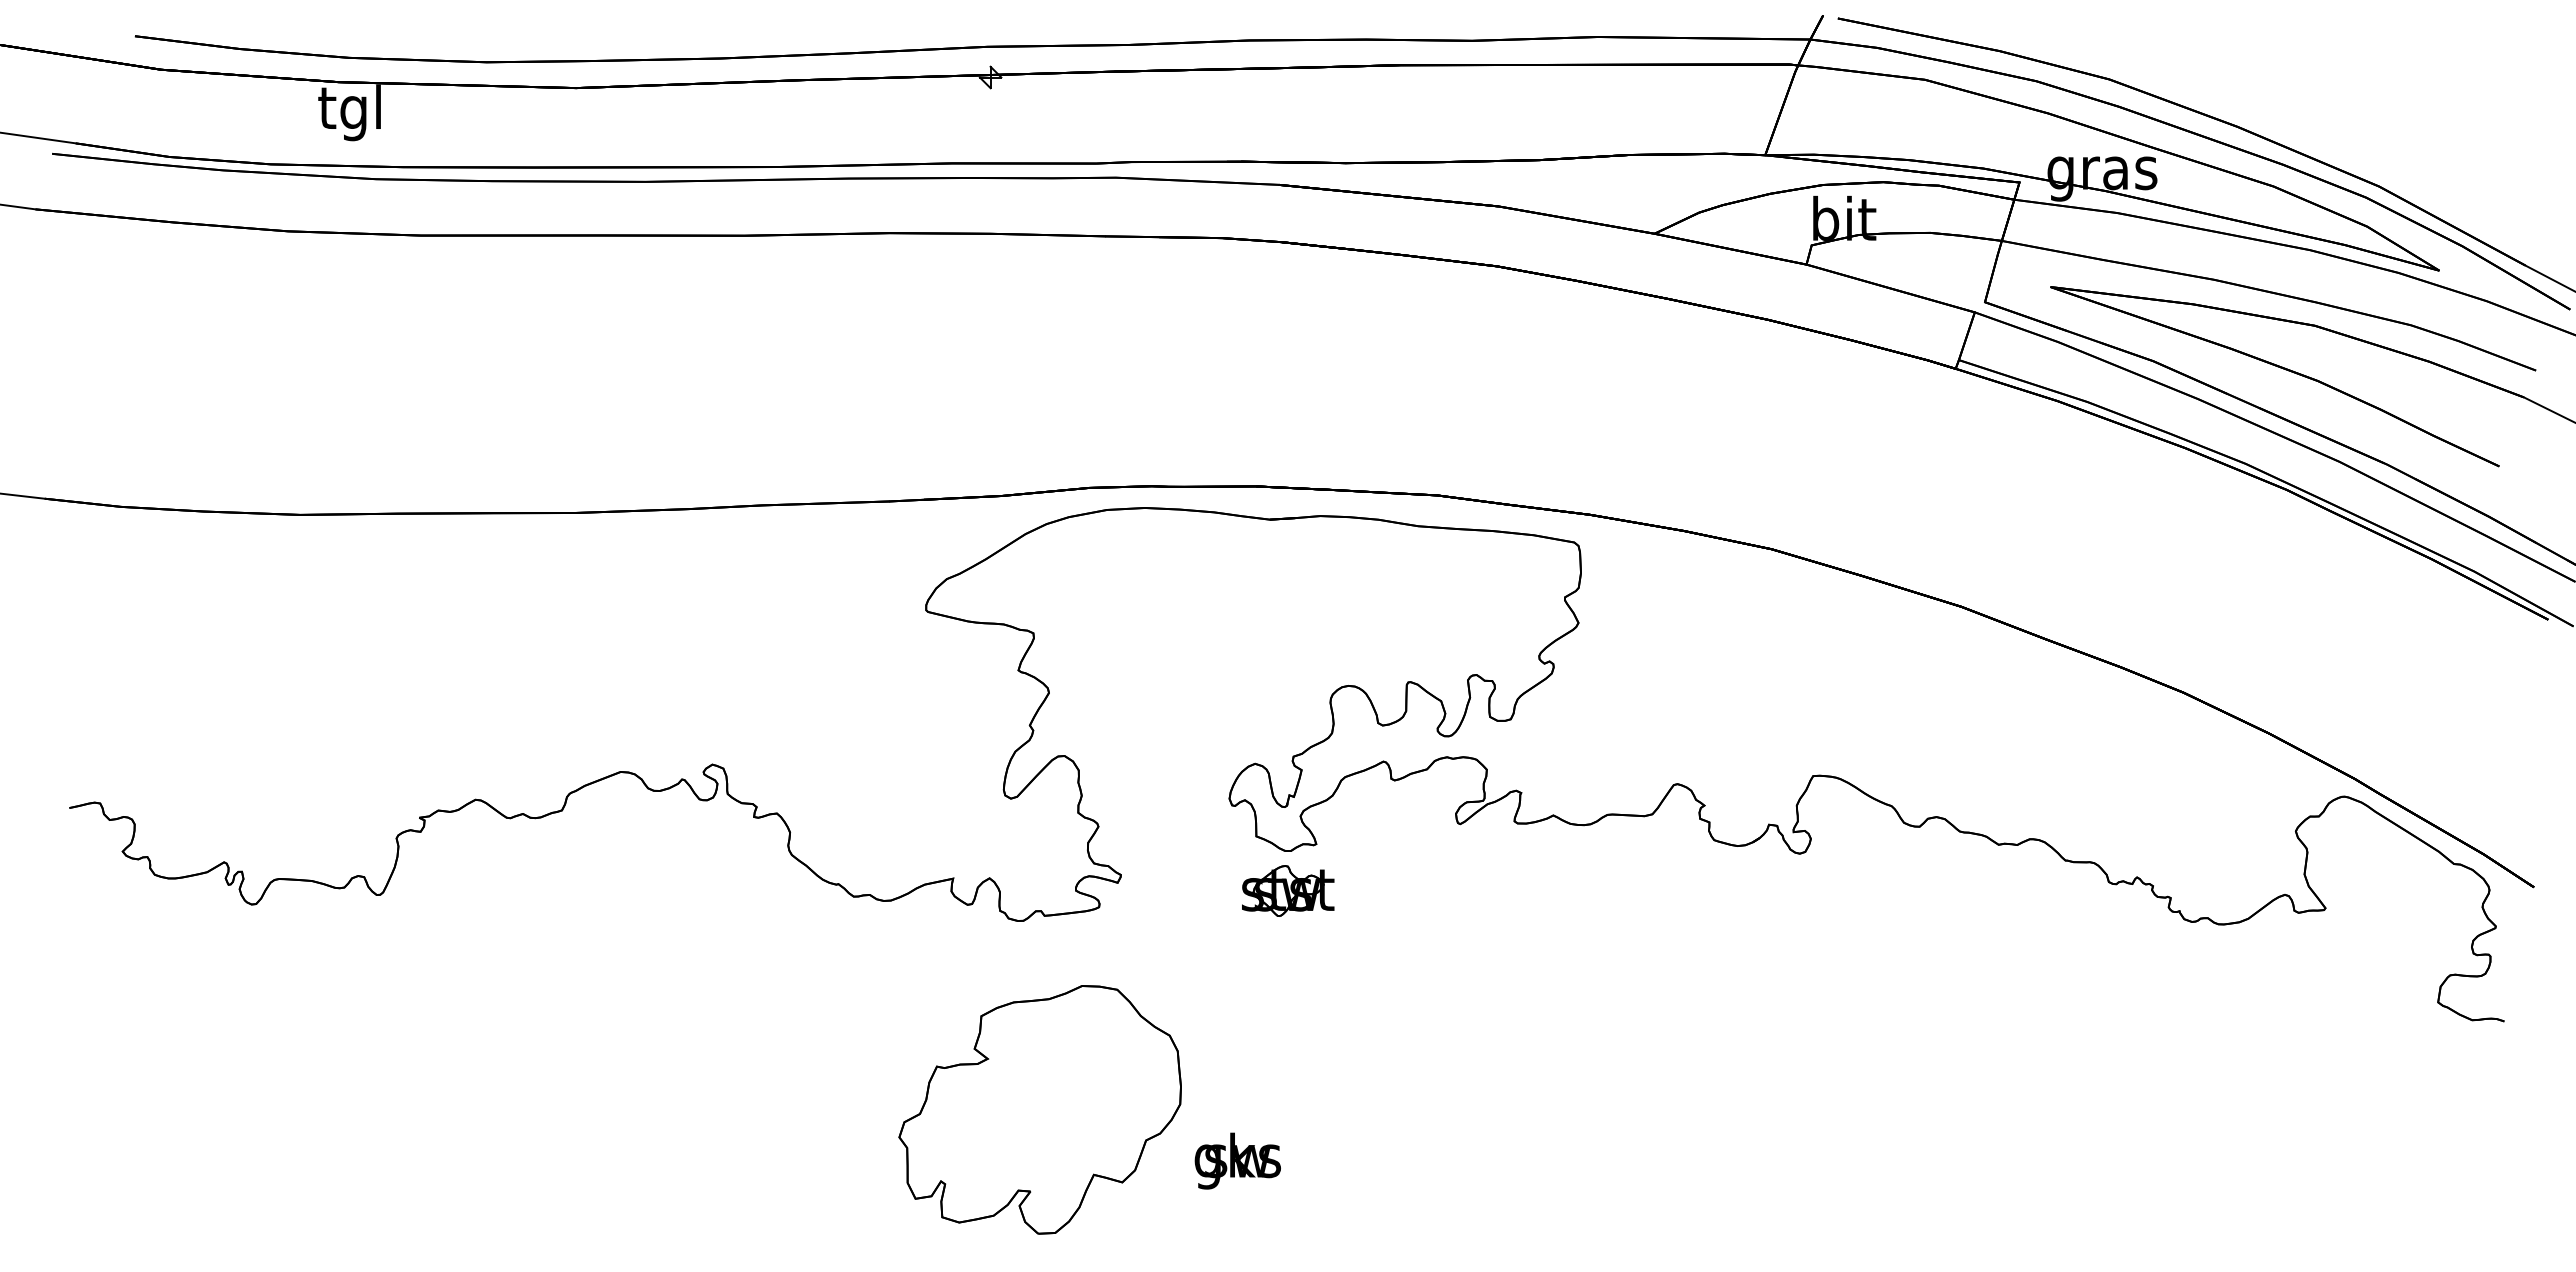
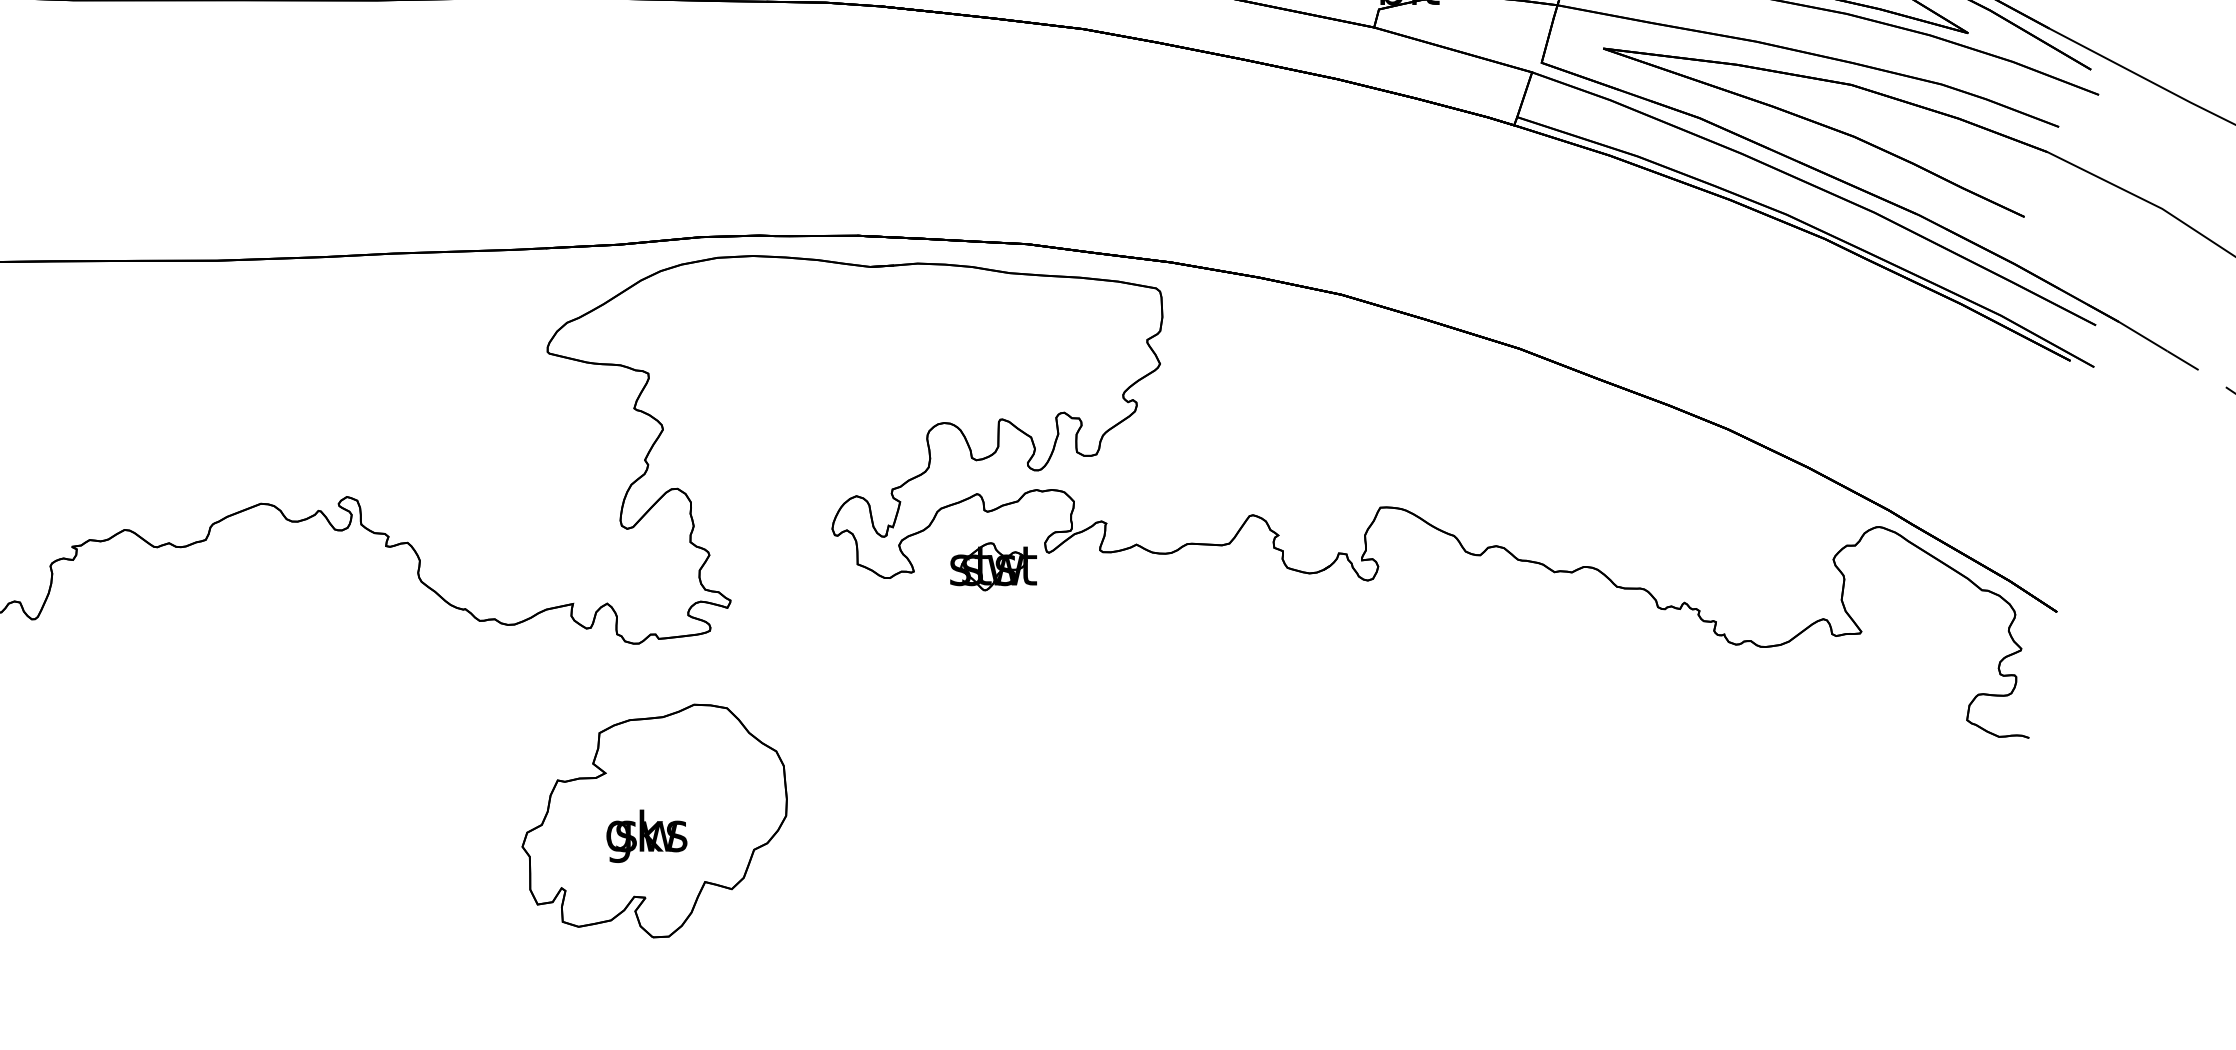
part: (1288, 890) -> (993, 566), moved
text: (1237, 1160) -> (646, 835), moved

